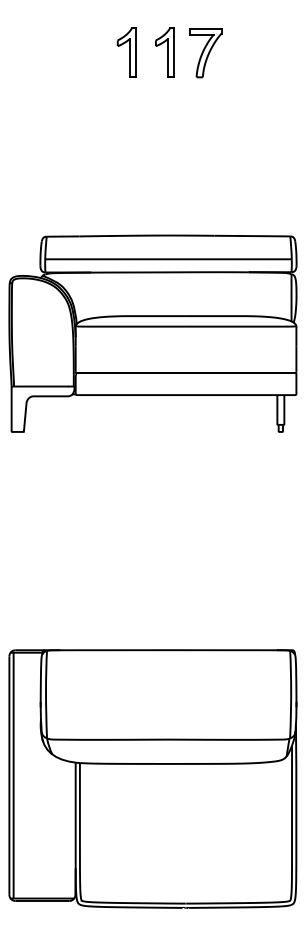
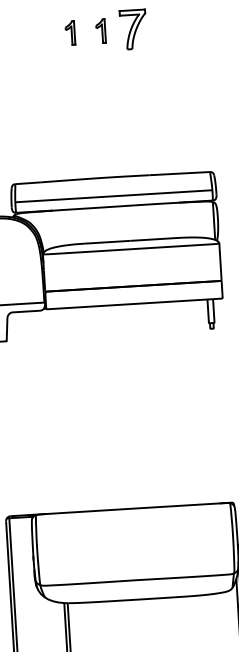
part: (126, 52) -> (70, 33), size x0.6
part: (164, 52) -> (100, 31), size x0.6

